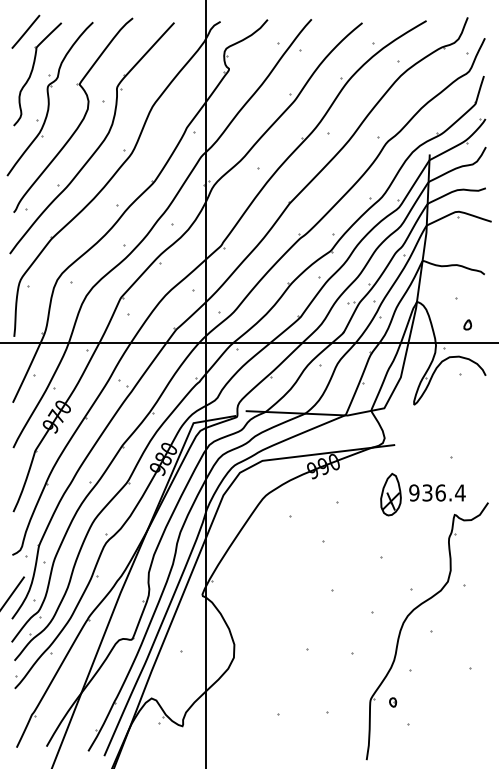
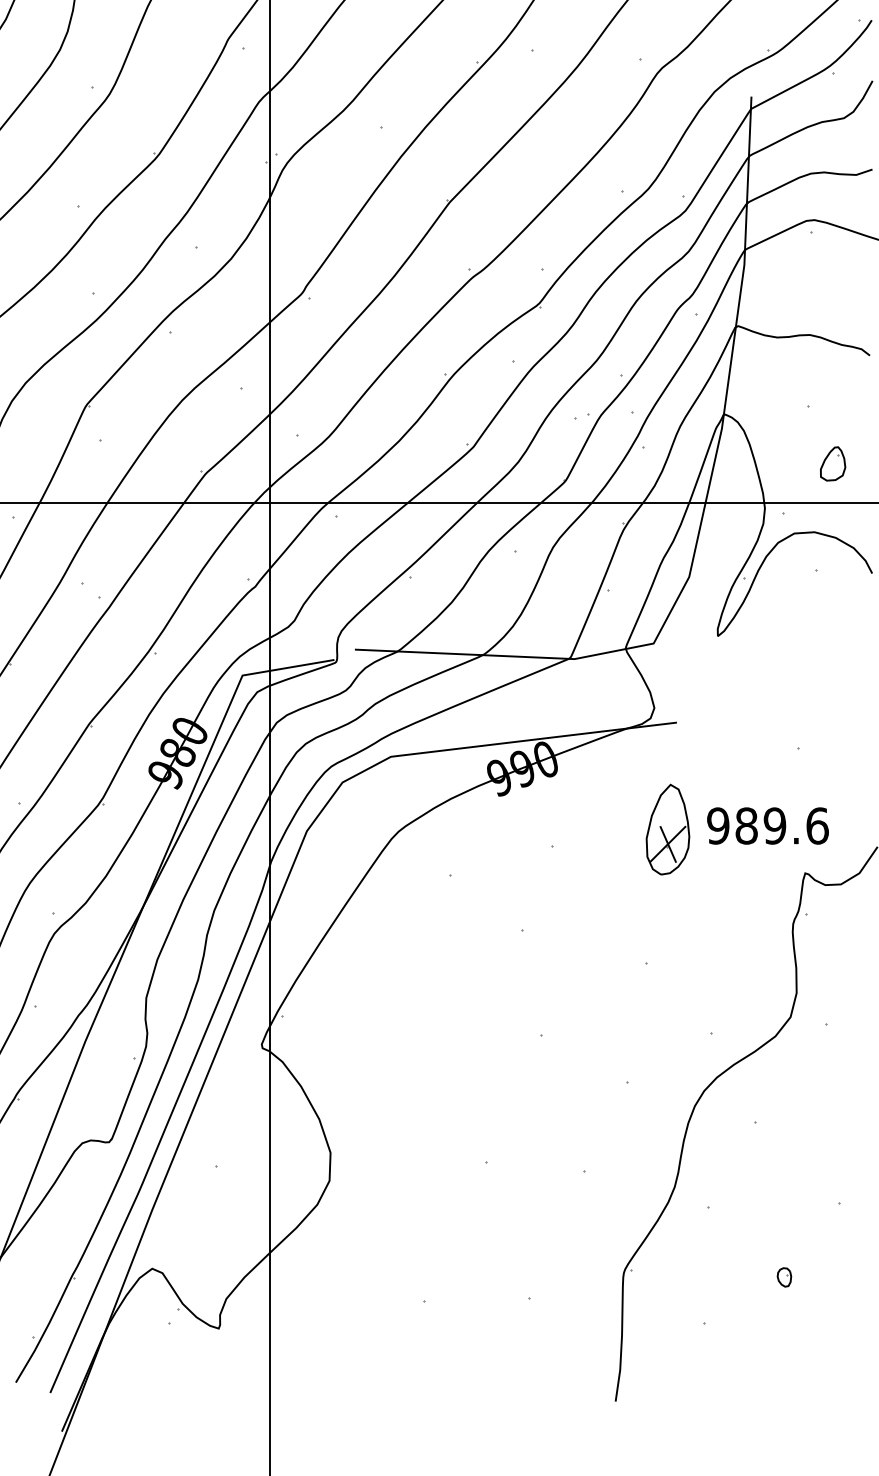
part: (467, 324) -> (832, 462), size x1.67
text: (443, 492) -> (781, 824), 936.4 -> 989.6
part: (393, 702) -> (785, 1277), moved

